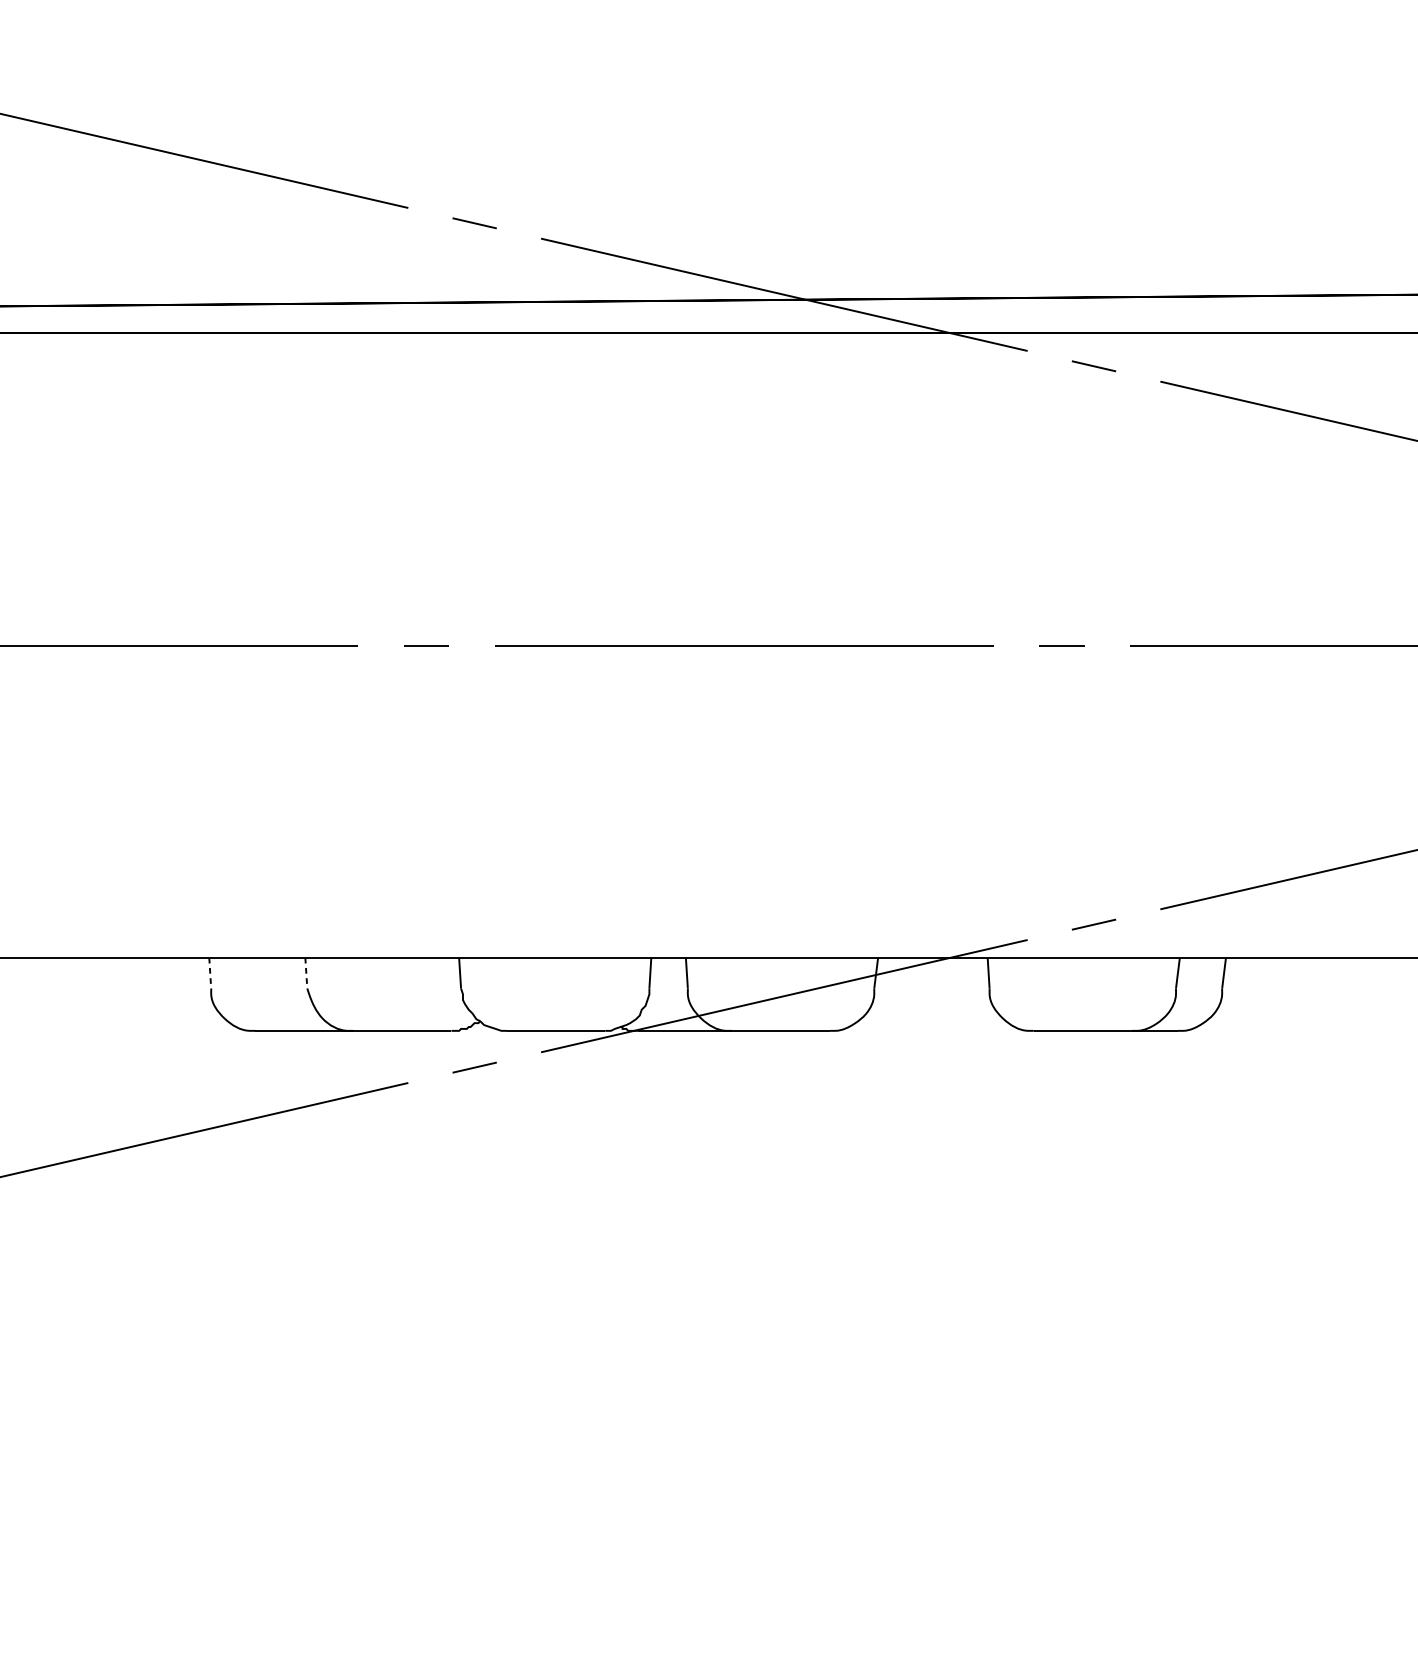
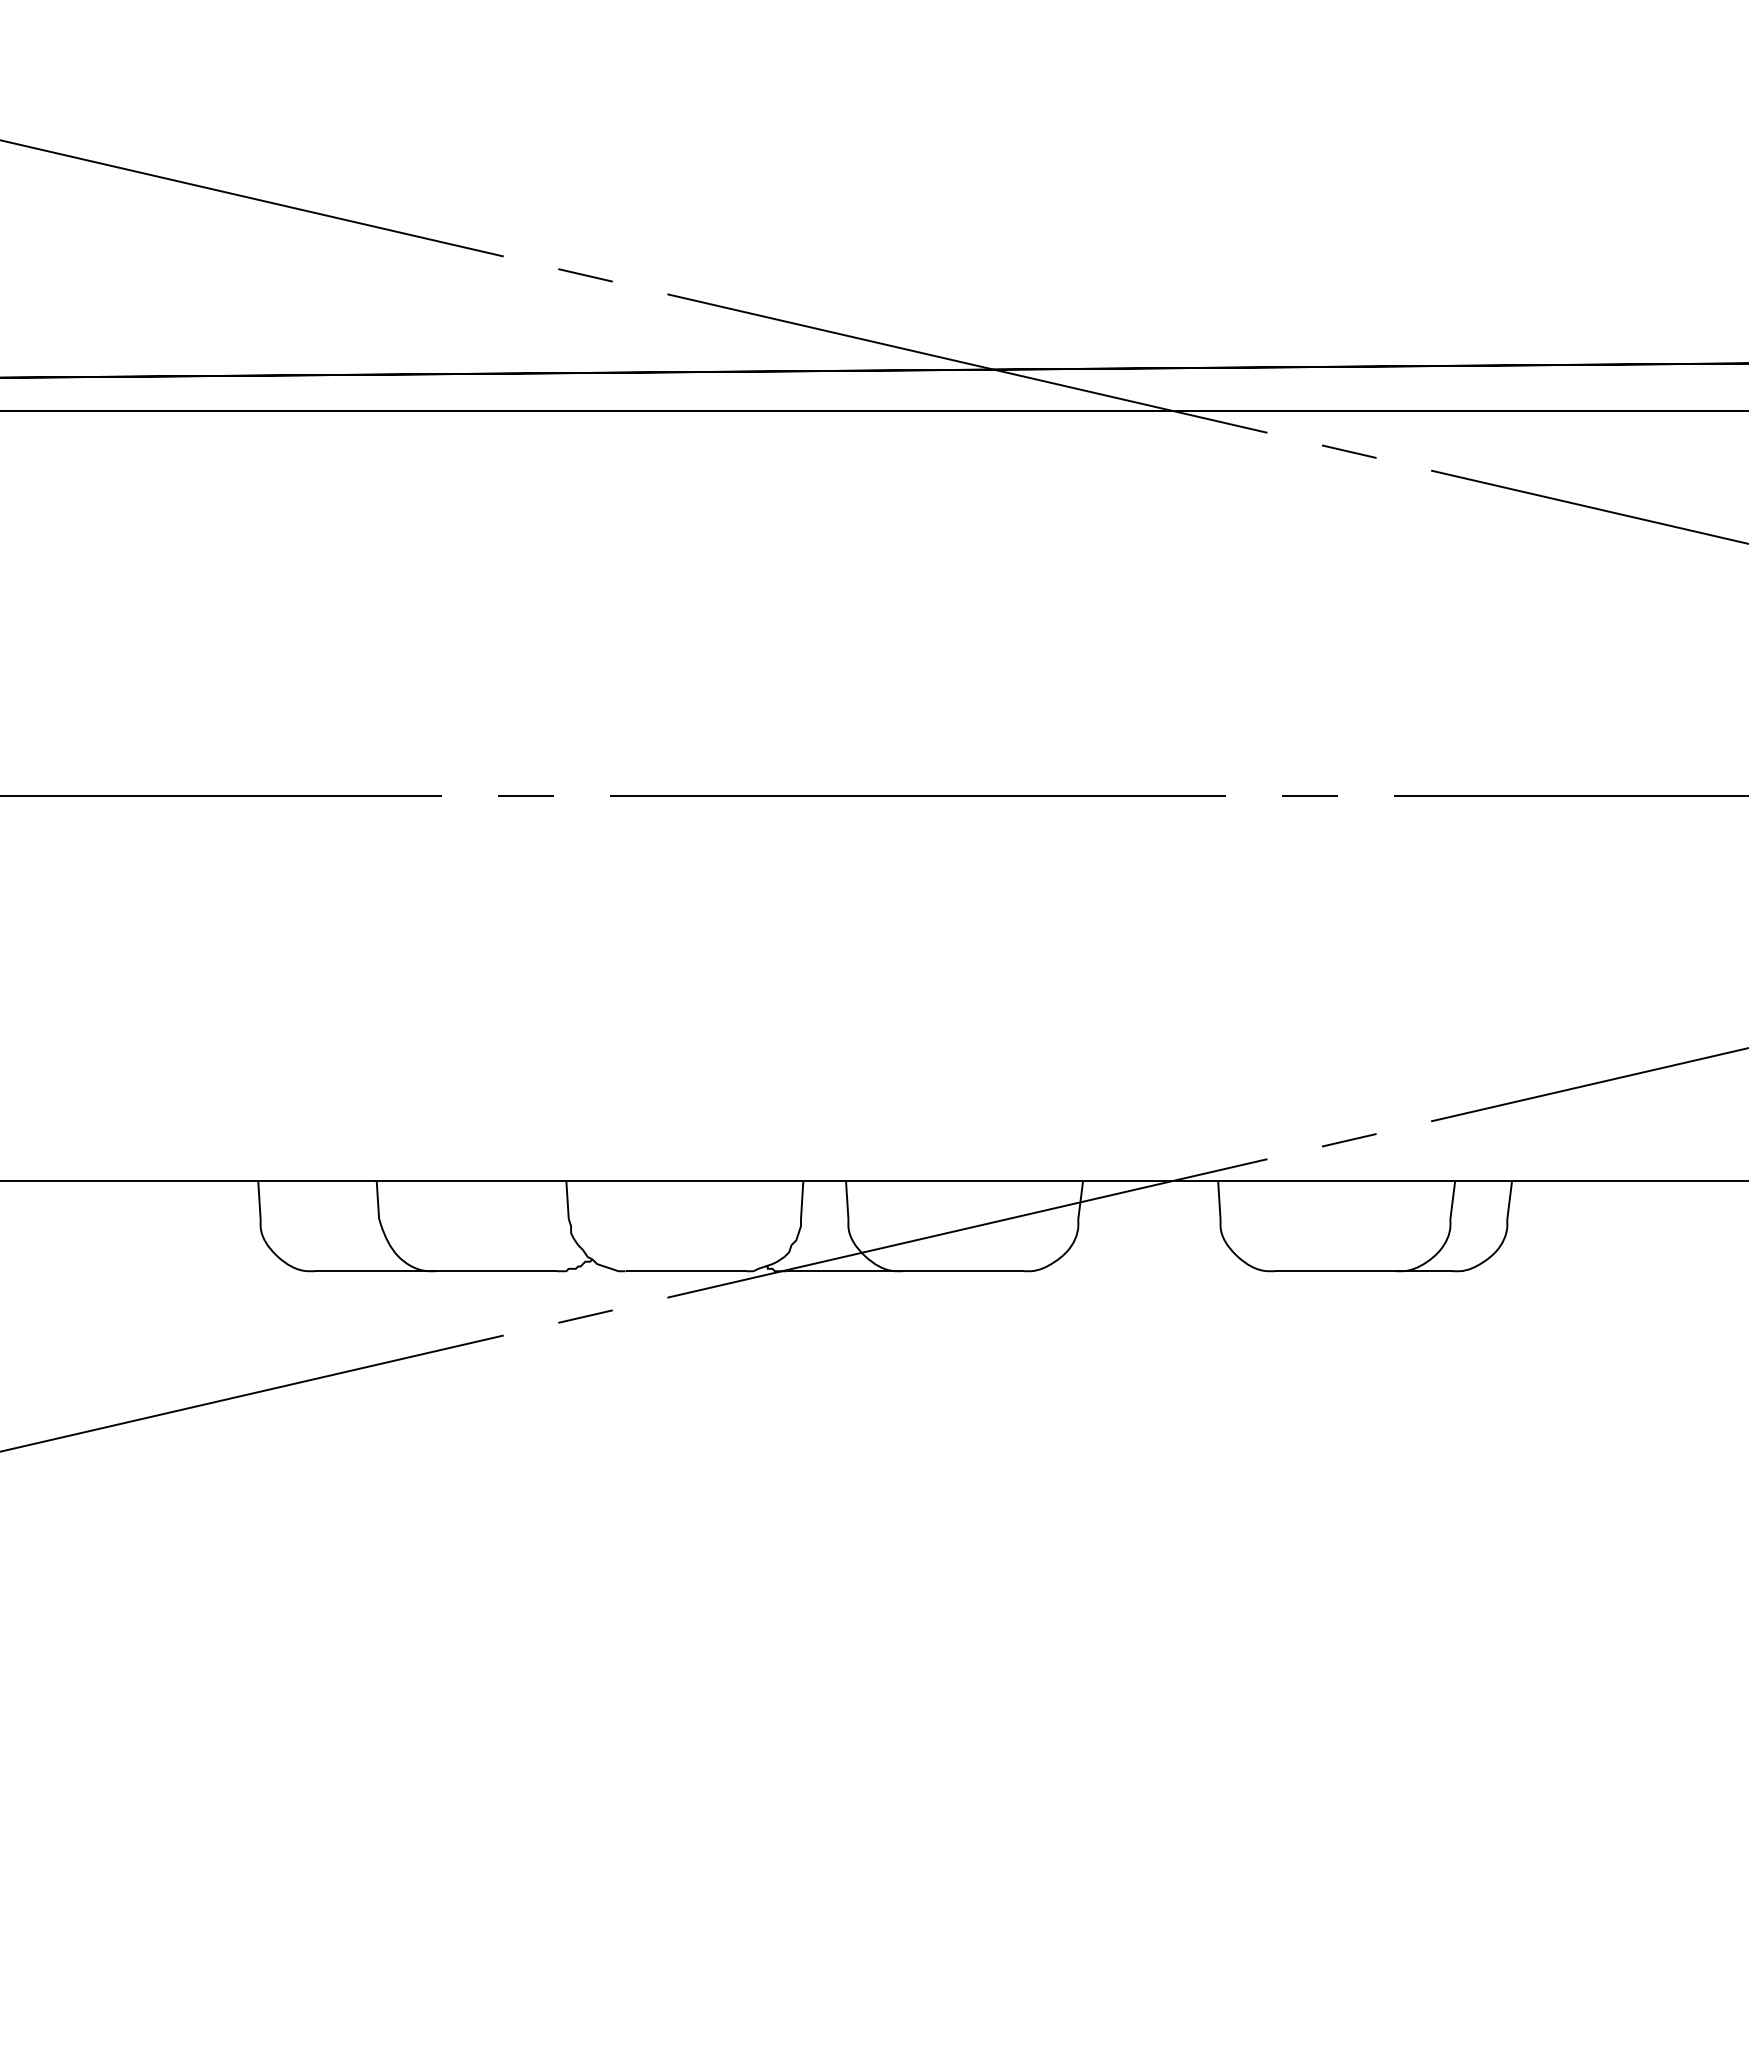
line: (210, 973) -> (259, 1200), dashed -> solid
line: (305, 973) -> (377, 1200), dashed -> solid

